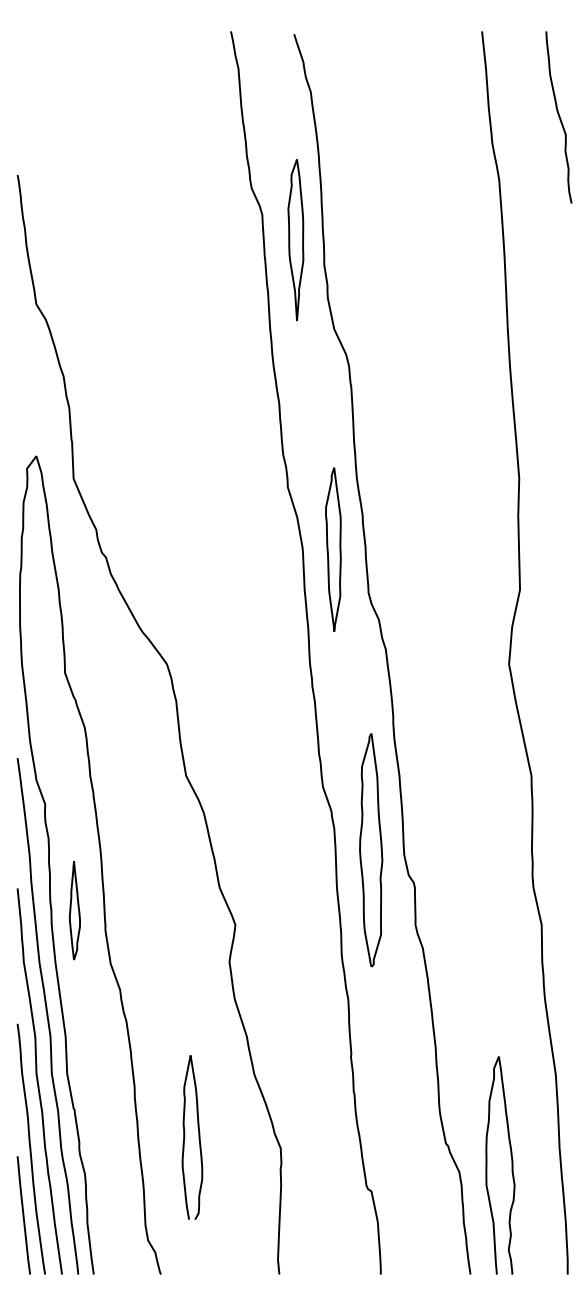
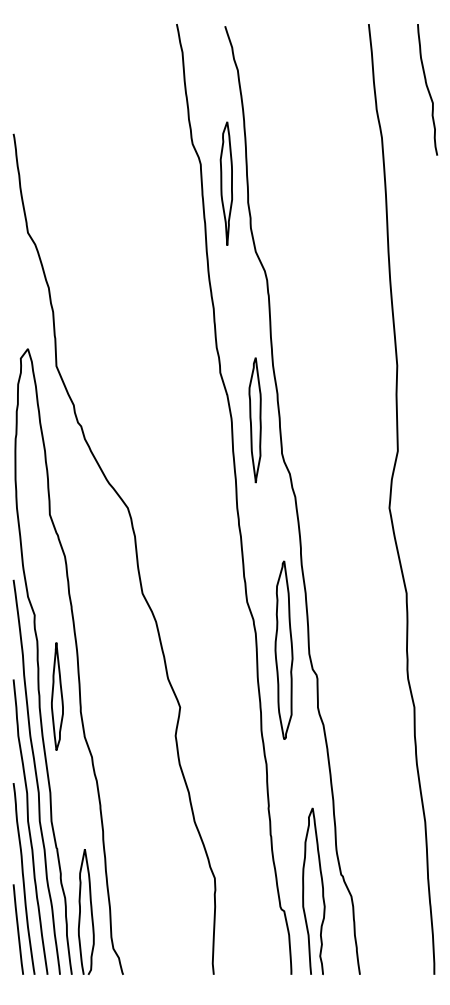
part: (74, 910) -> (57, 696), size x1.43
curve: (184, 1136) -> (80, 911), moved
curve: (488, 1165) -> (304, 891), moved

